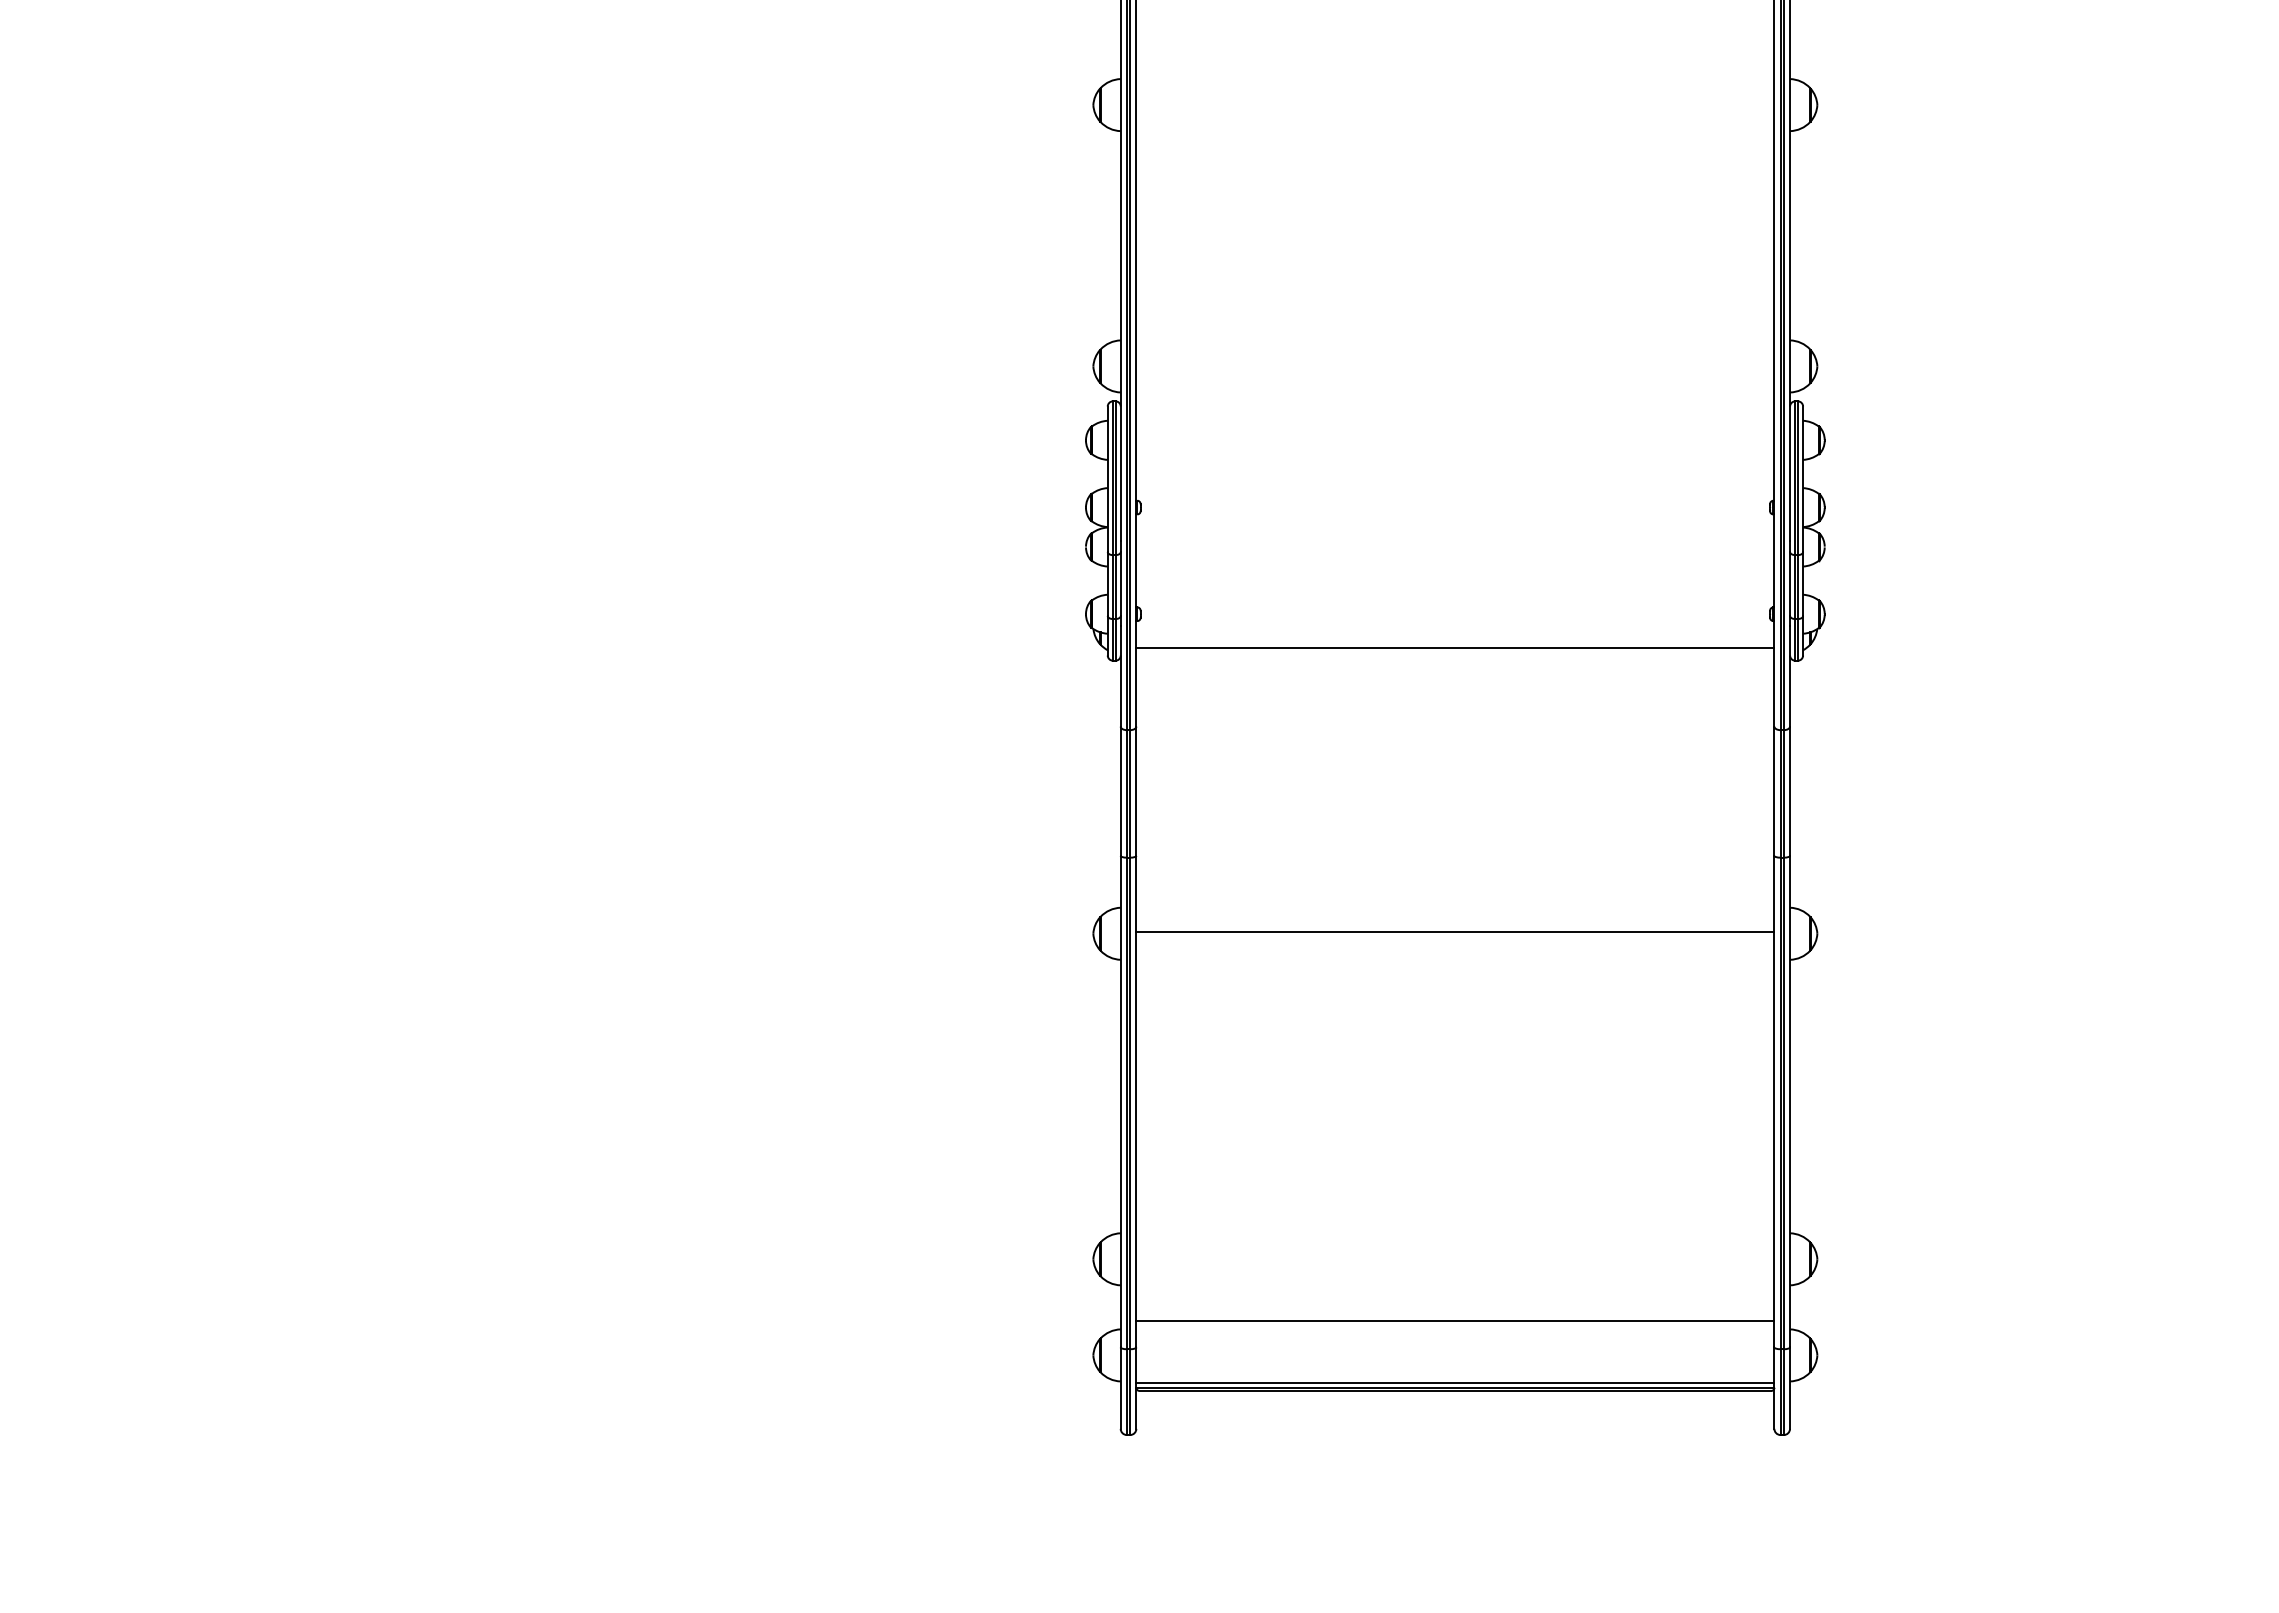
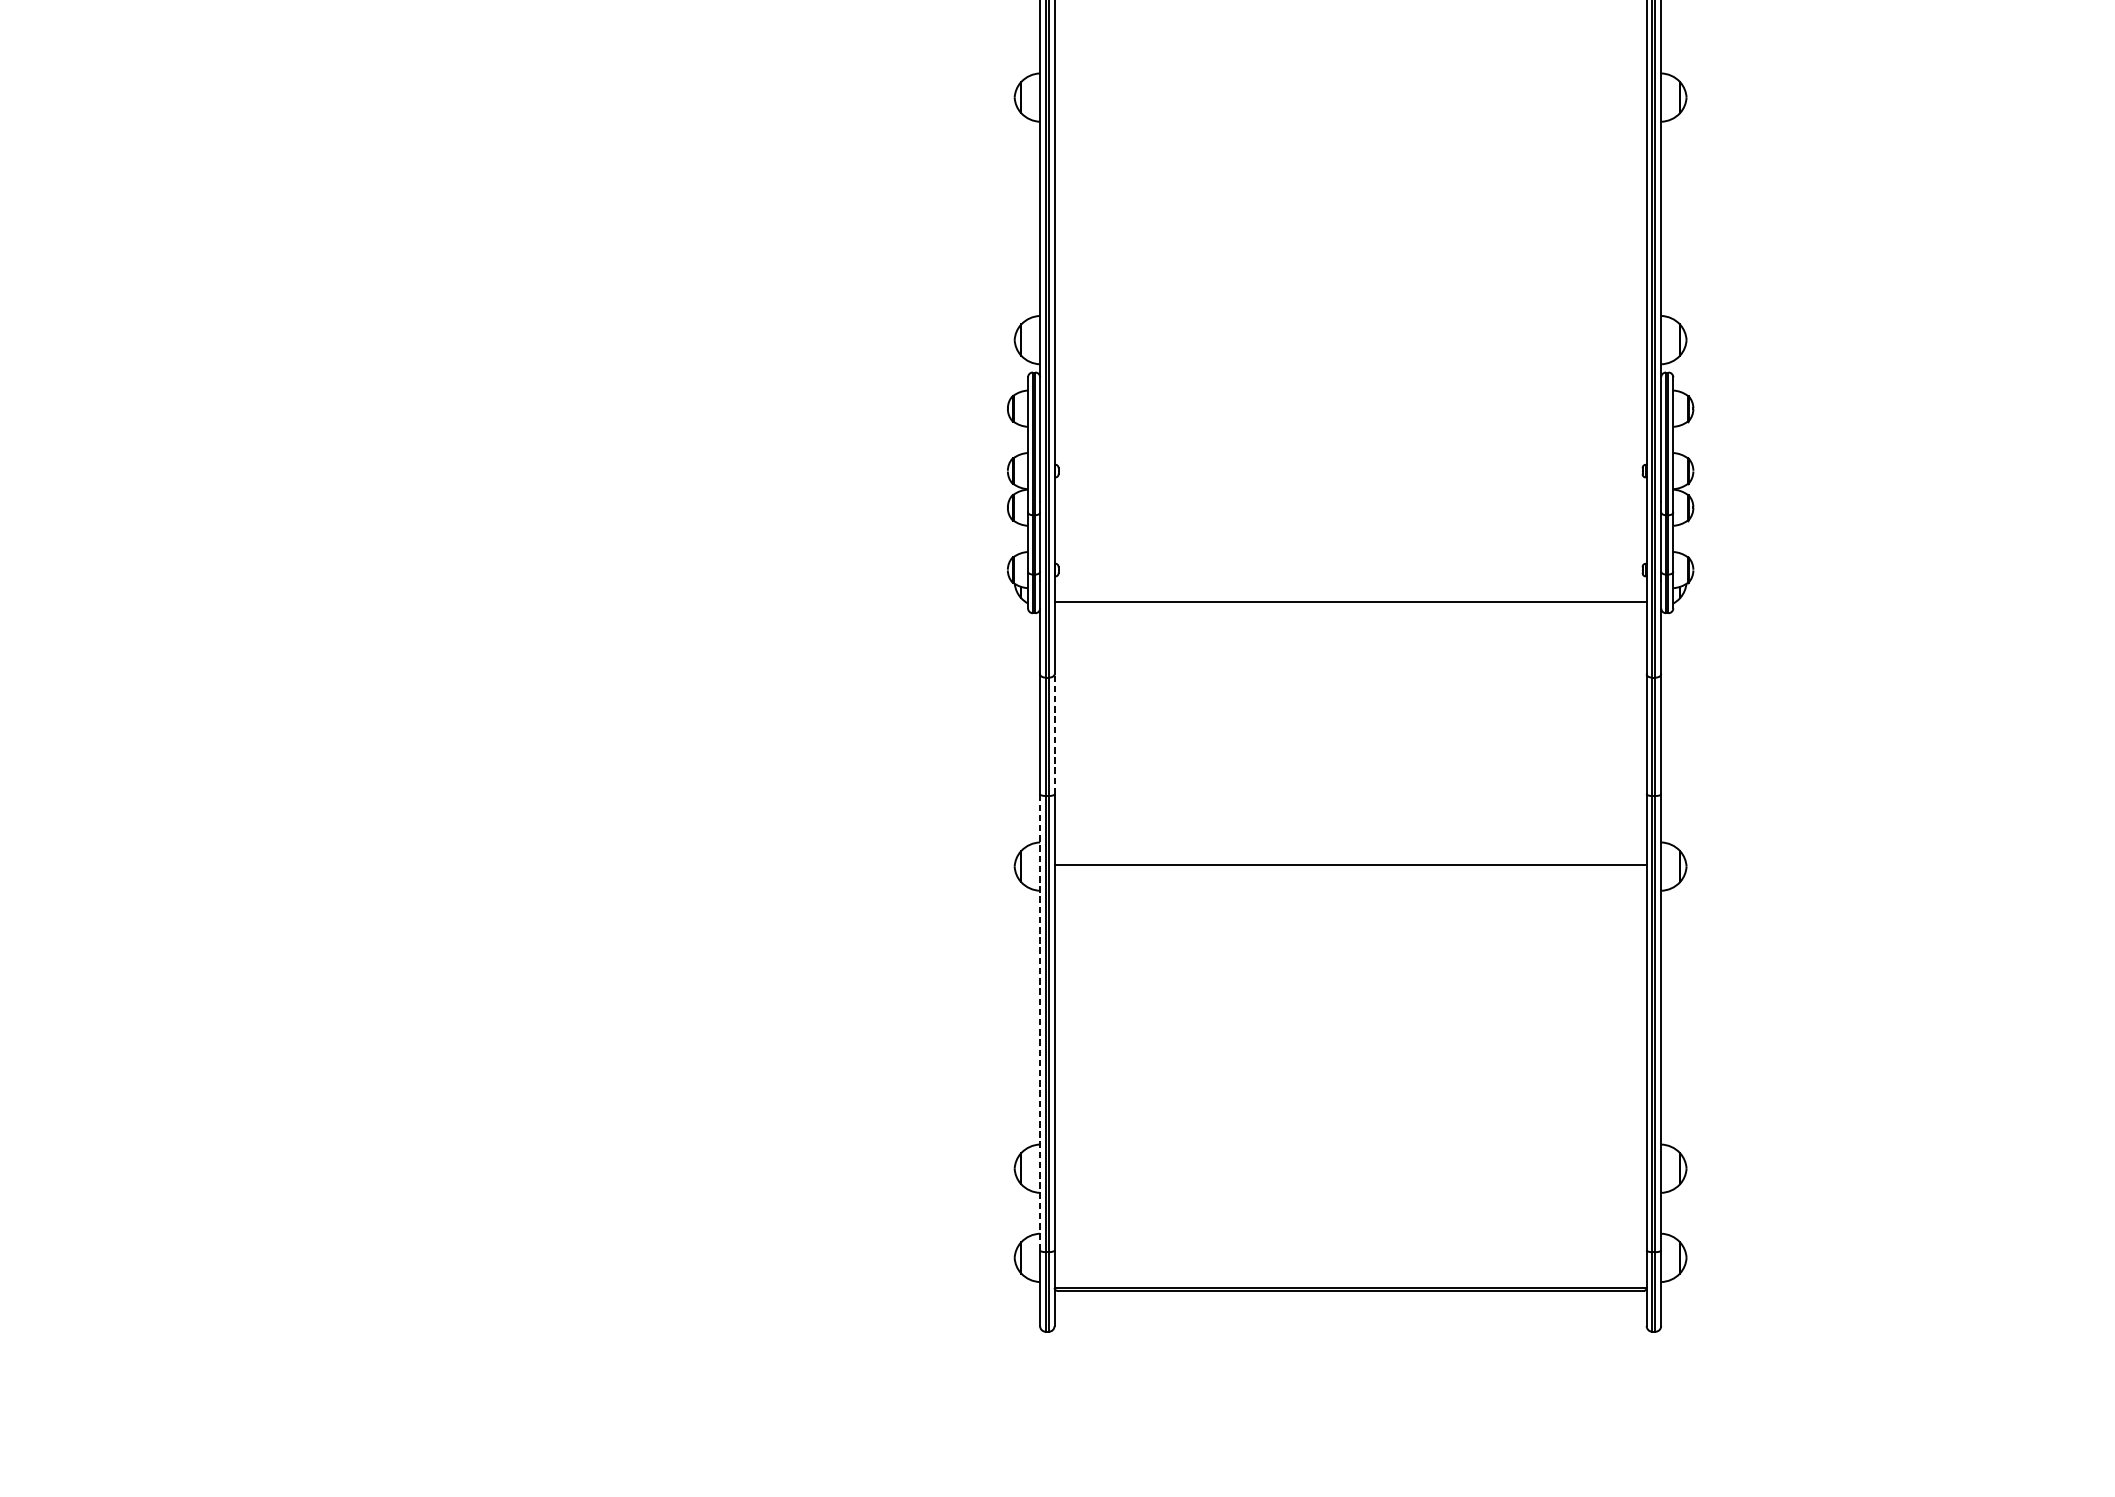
line: (1136, 791) -> (1054, 734), solid -> dashed
line: (1120, 1101) -> (1039, 1022), solid -> dashed
line: (1455, 1321) -> (1350, 1226), removed
line: (1455, 1383) -> (1350, 1283), removed

